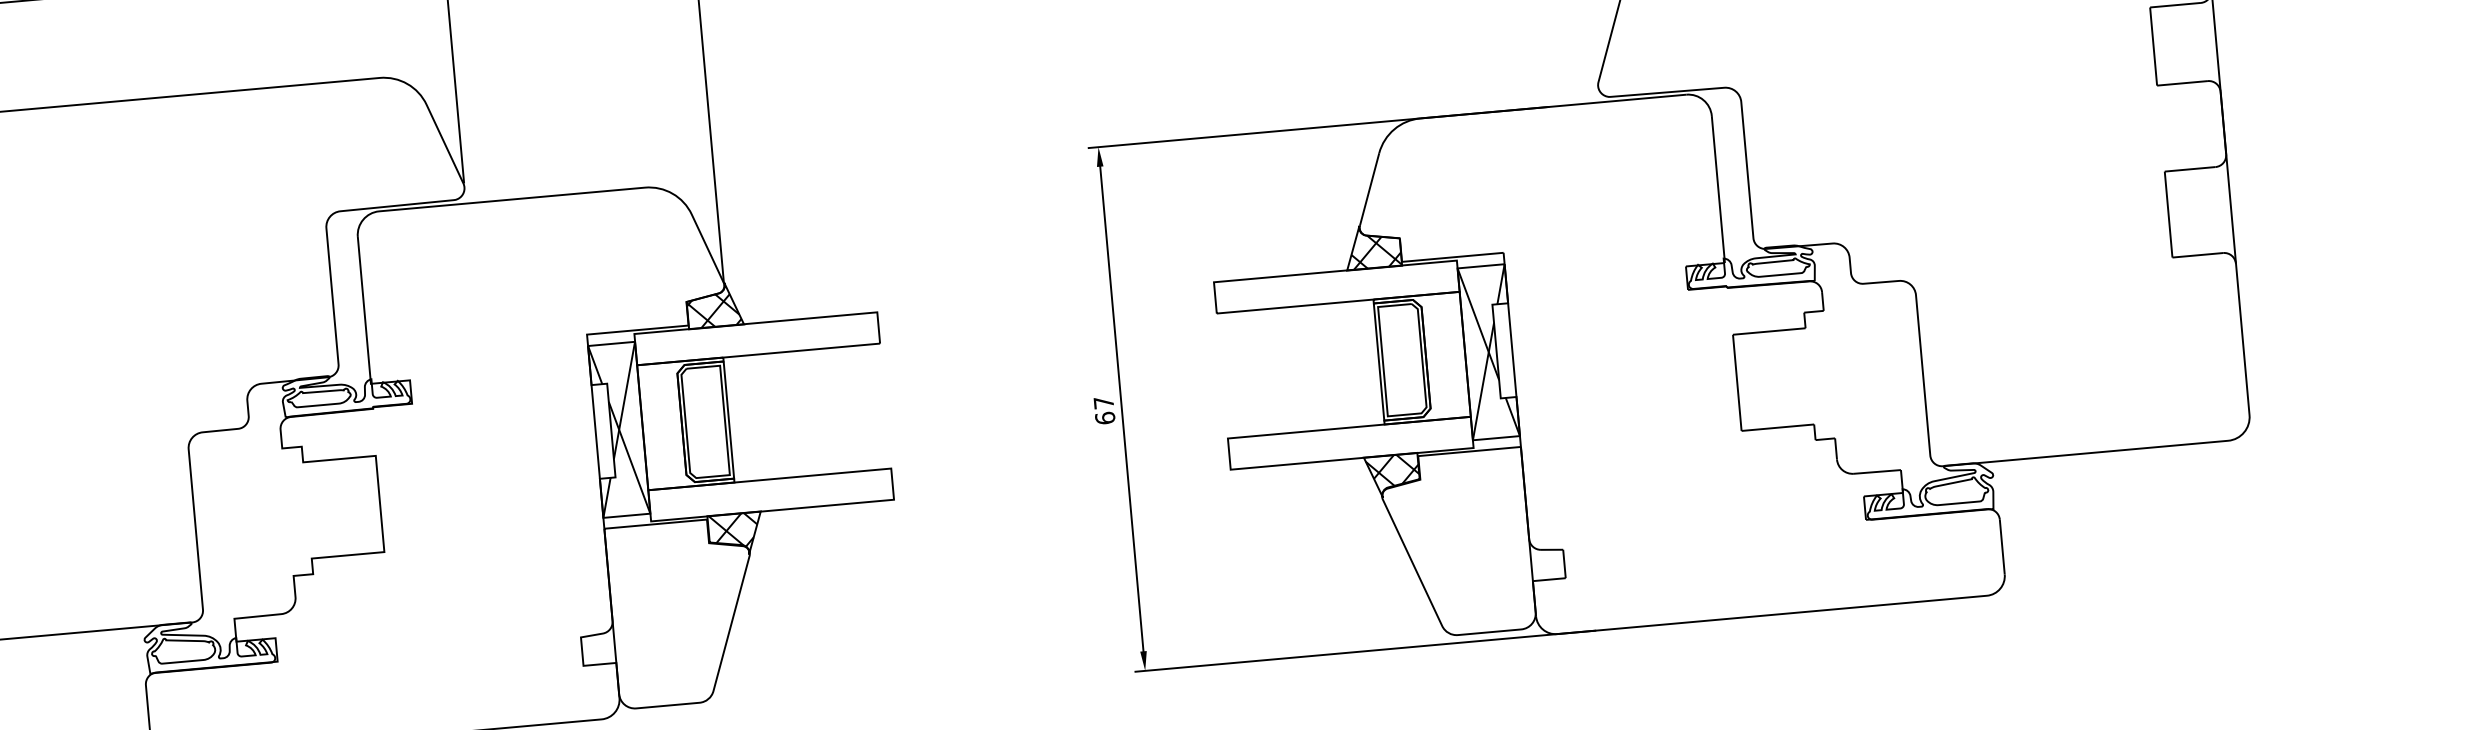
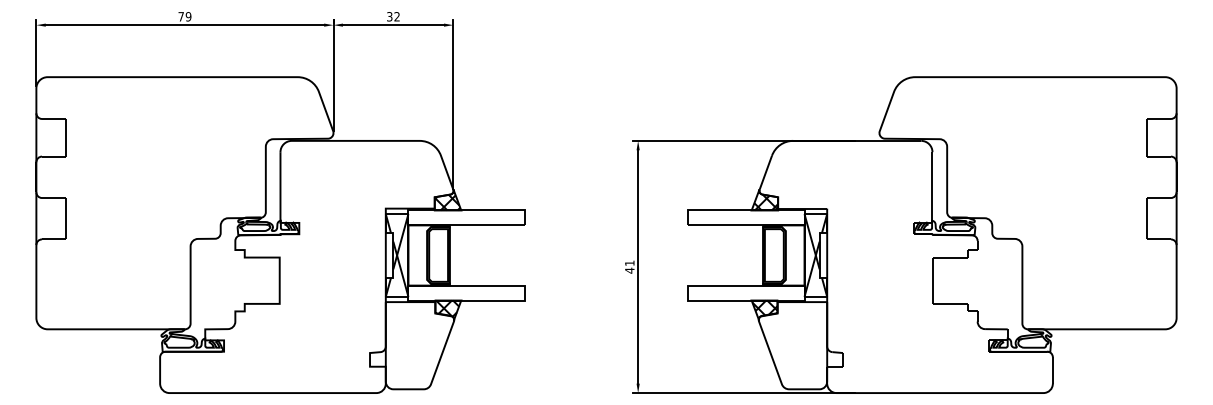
text: (1103, 409) -> (629, 266), 67 -> 41

